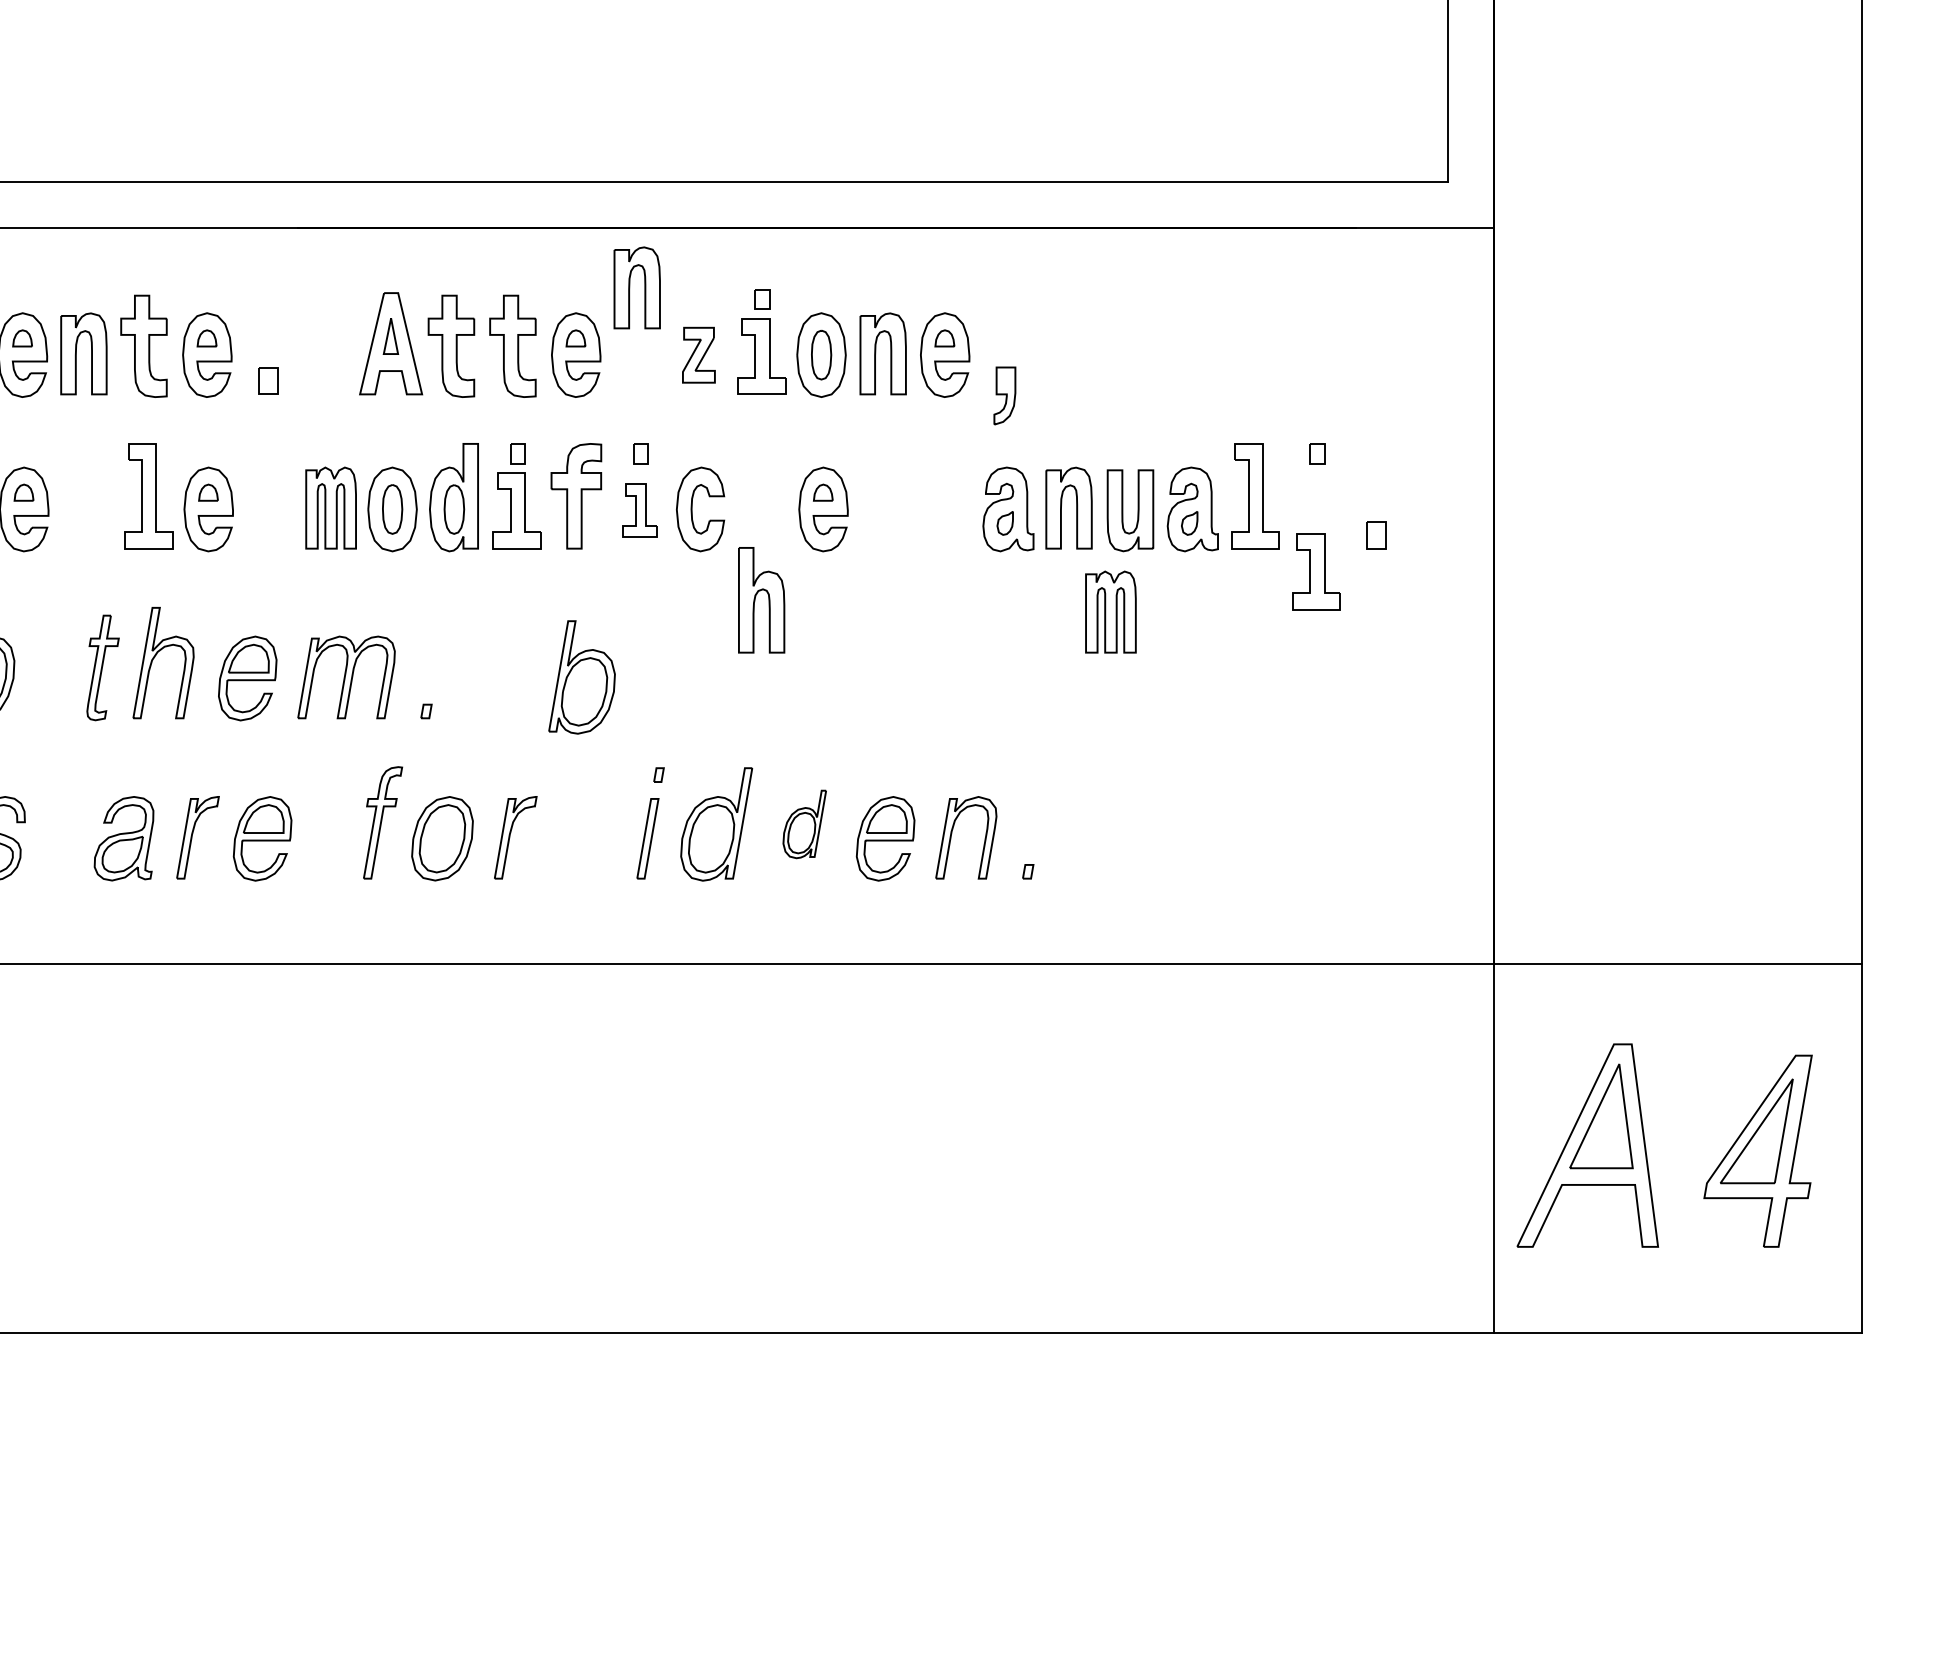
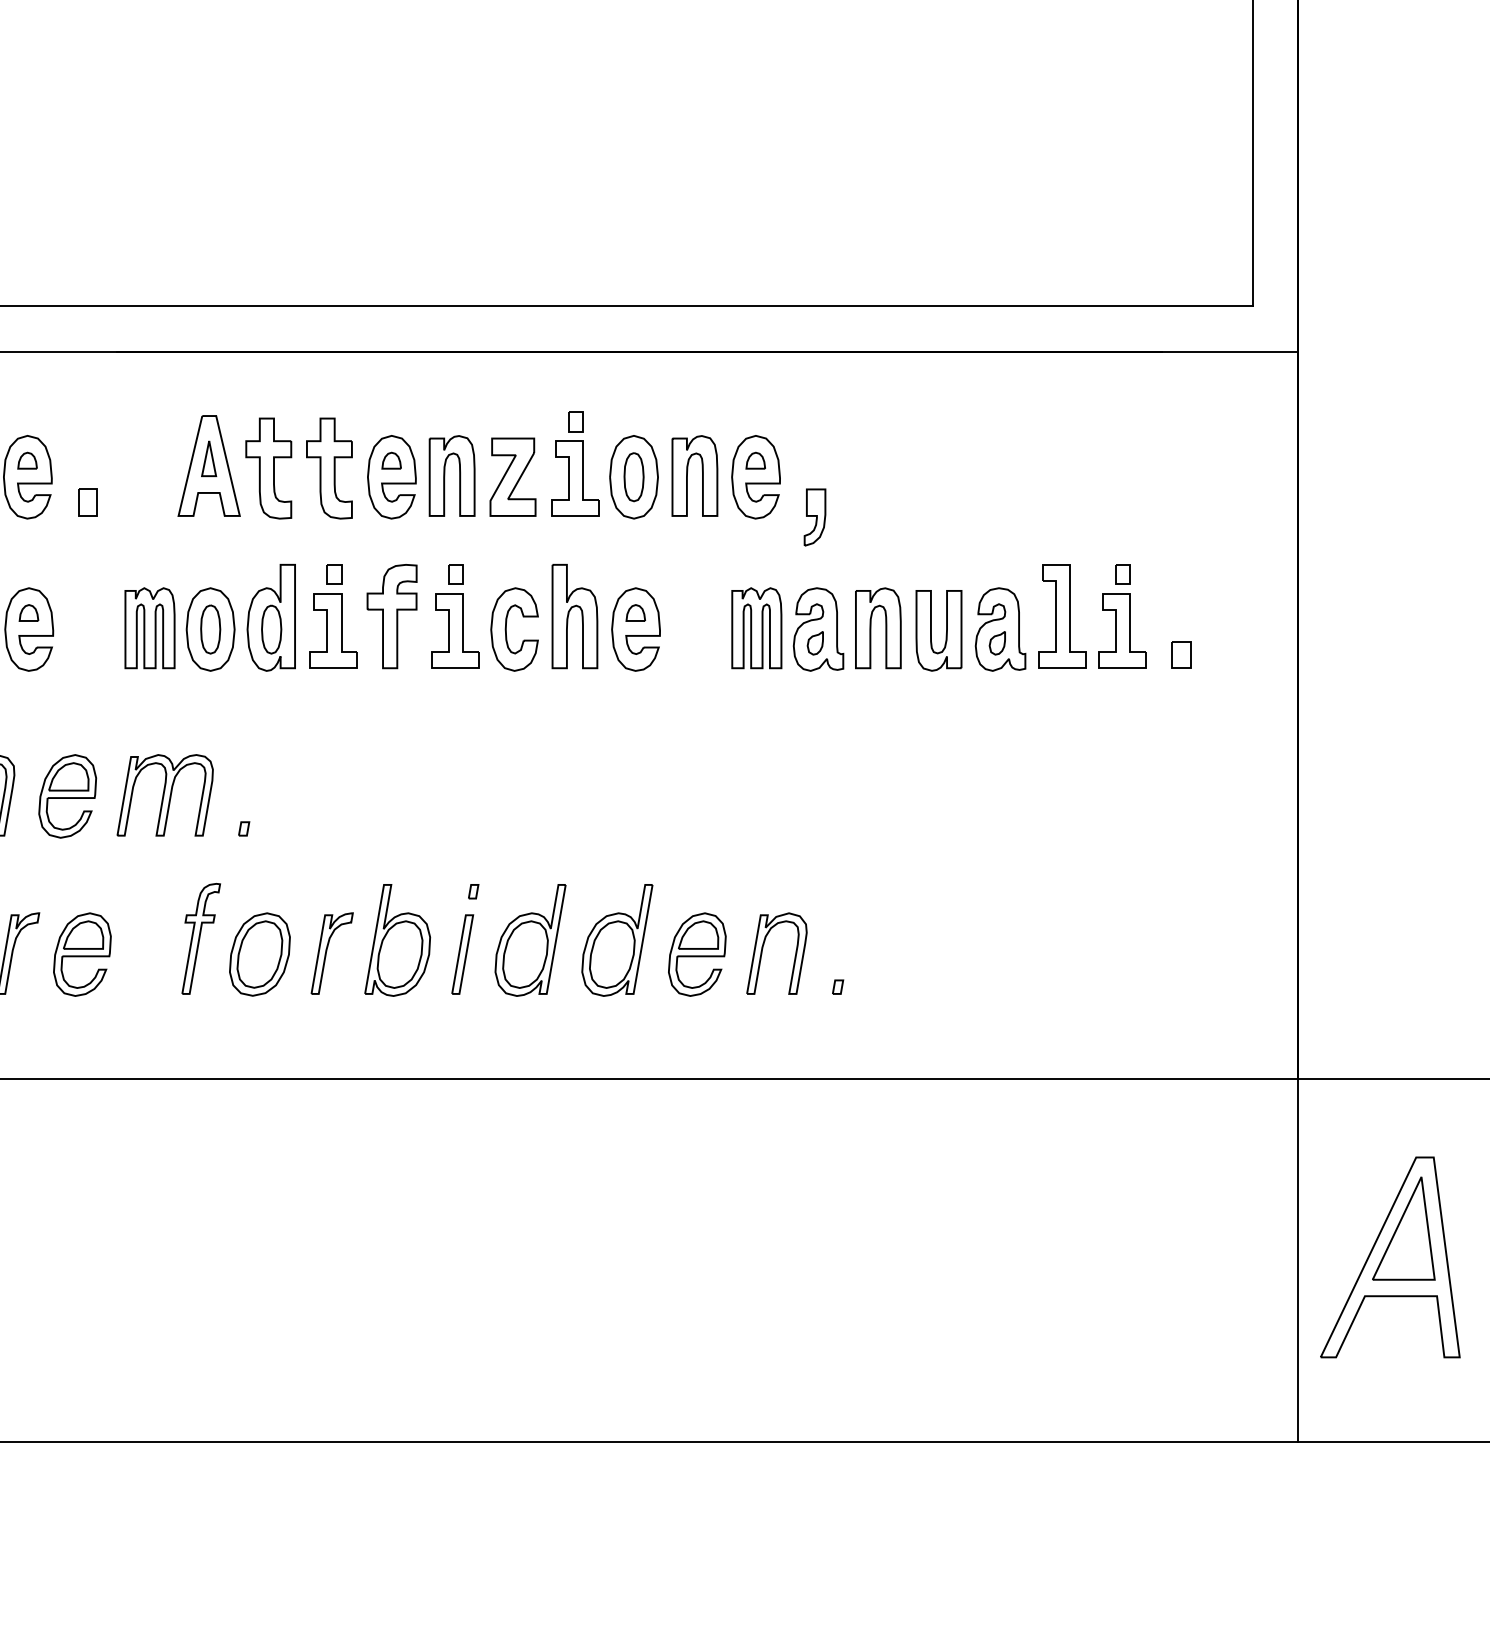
part: (636, 287) -> (451, 475), moved
part: (698, 355) -> (512, 477), size x1.43
part: (639, 510) -> (454, 630), size x1.43
part: (1316, 571) -> (1122, 630), moved
part: (761, 600) -> (574, 616), moved
part: (1110, 611) -> (756, 627), moved
part: (581, 677) -> (397, 940), moved
part: (804, 824) -> (617, 940), size x1.67

